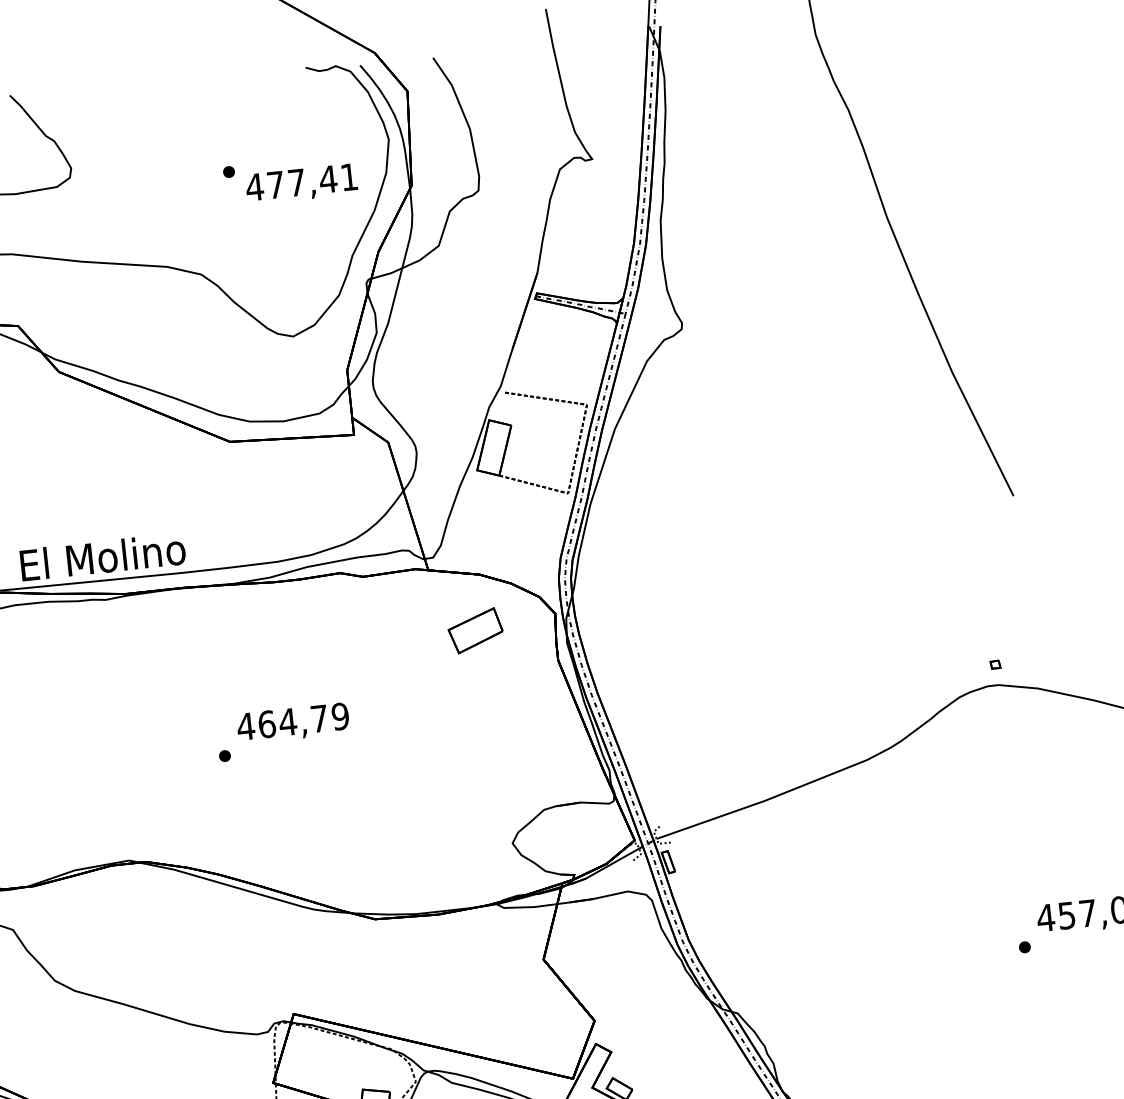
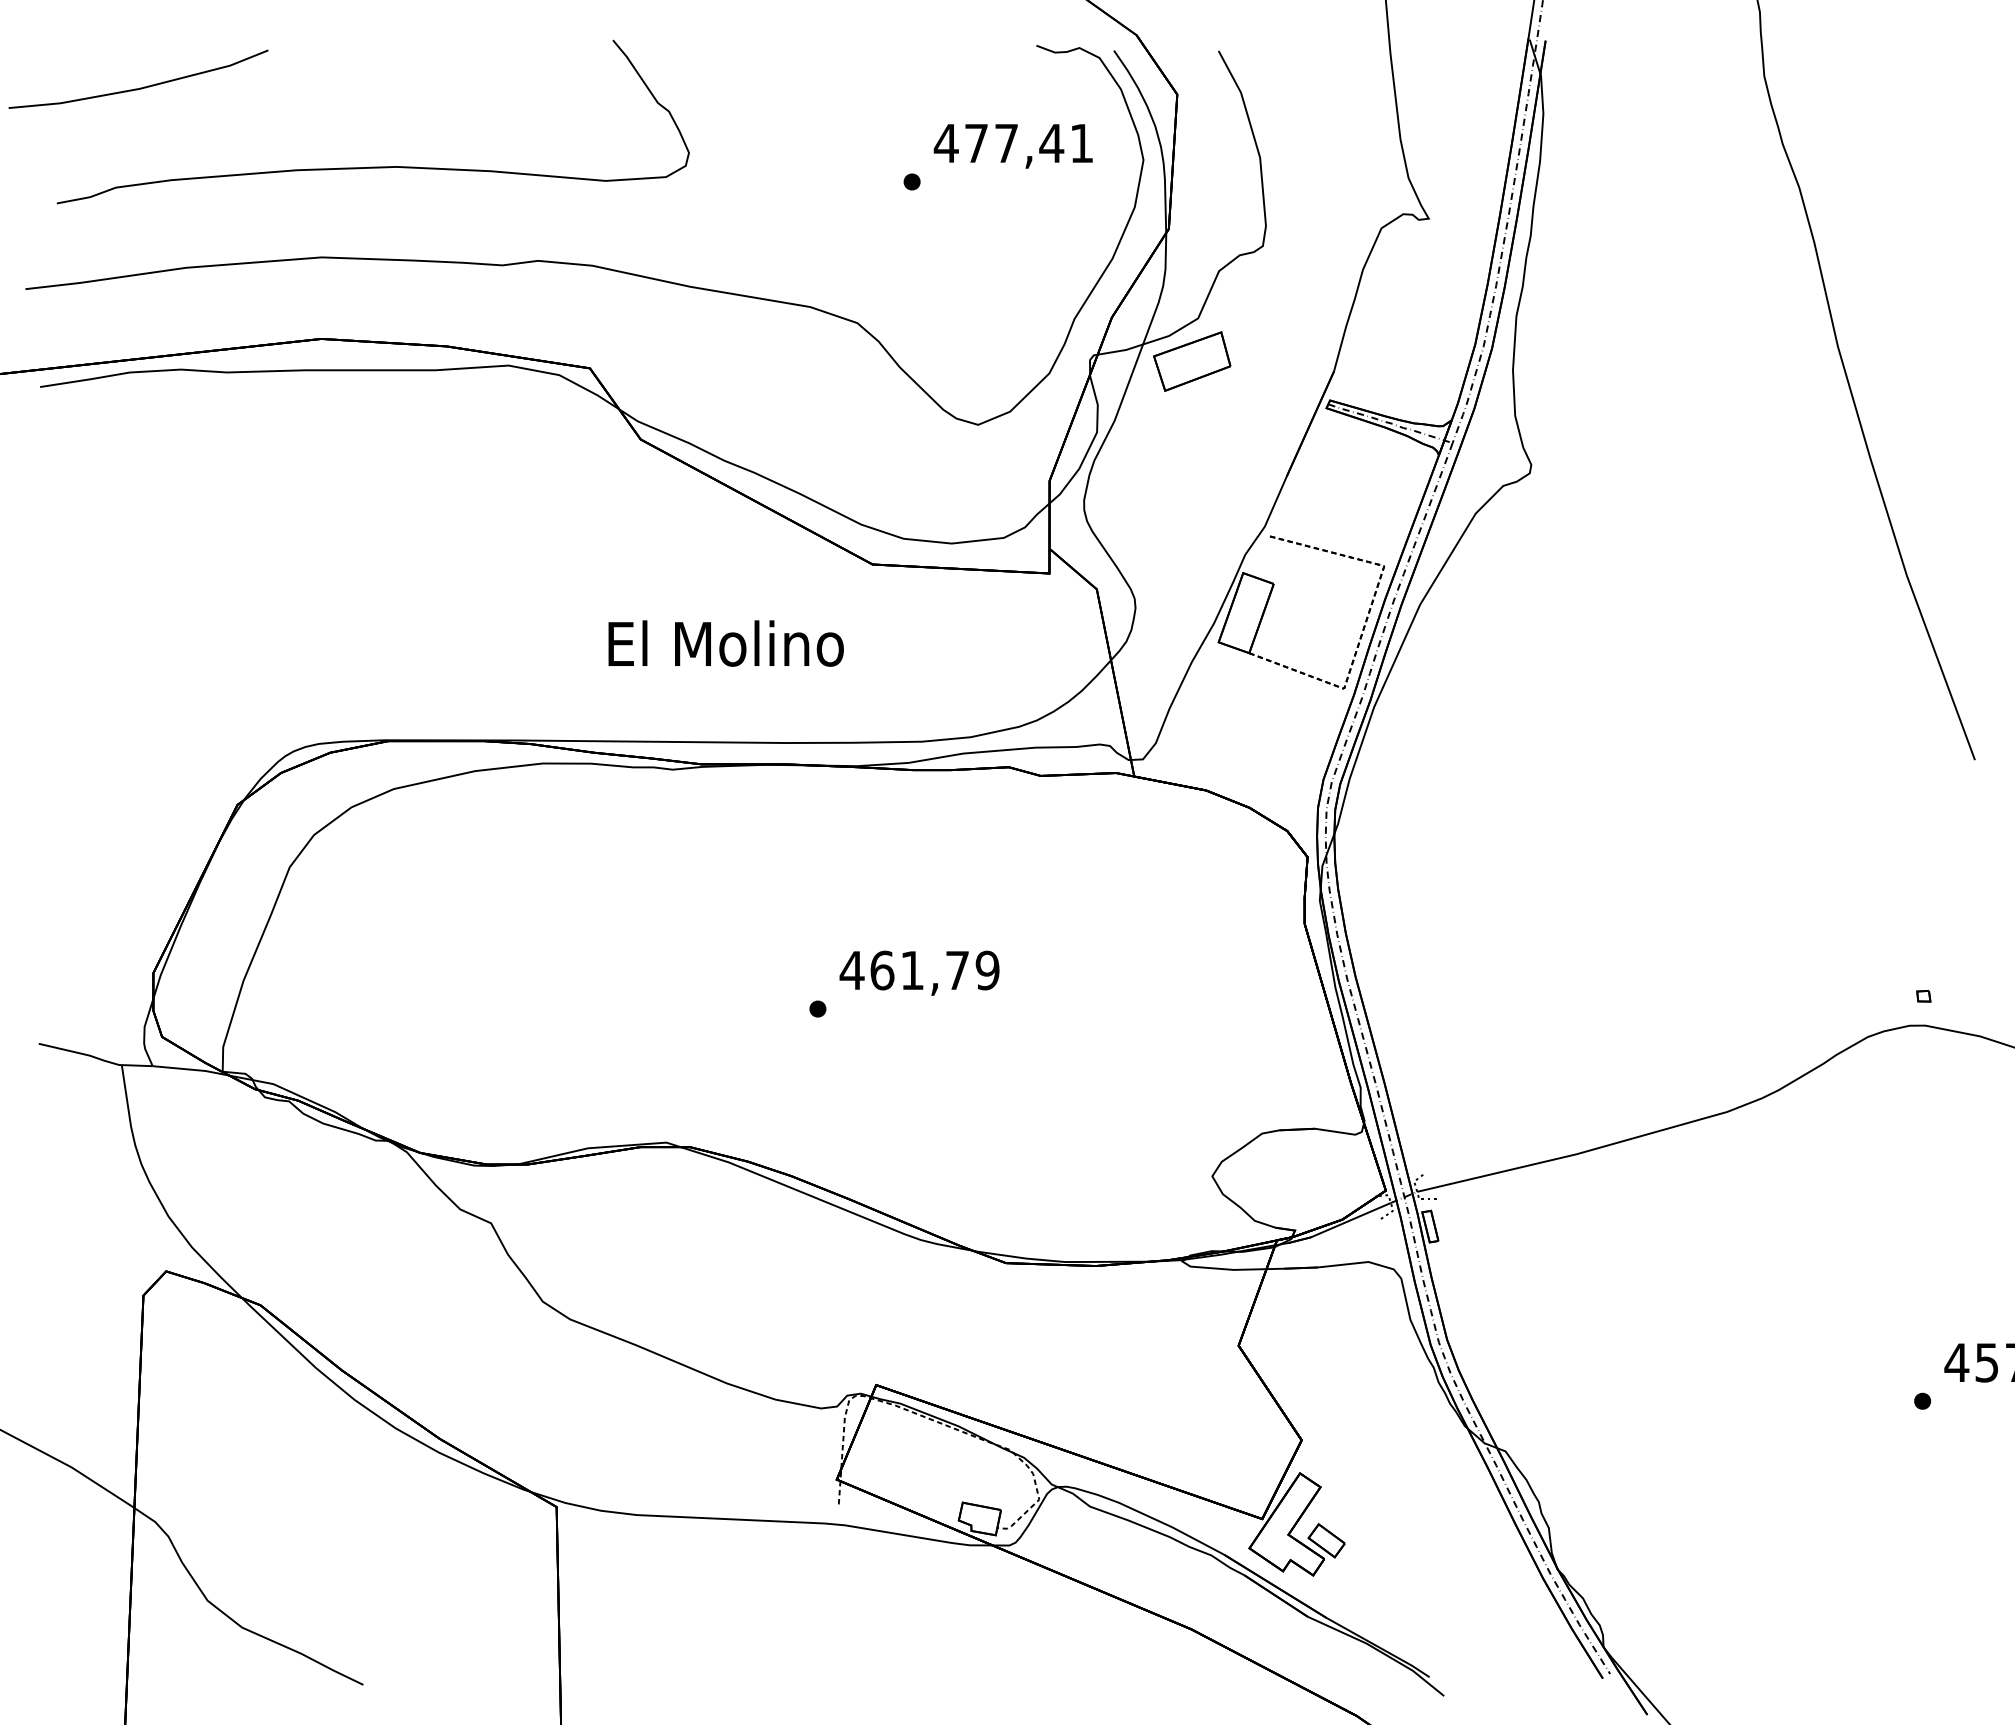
text: (301, 184) -> (1012, 146), moved
text: (102, 557) -> (725, 643), moved
part: (475, 630) -> (1192, 361), moved
text: (287, 722) -> (911, 970), 464,79 -> 461,79

